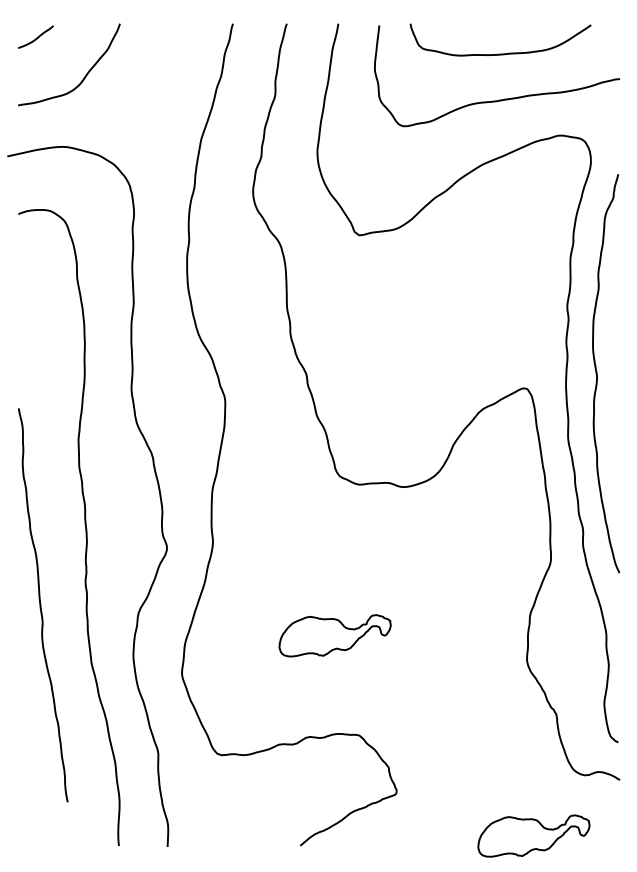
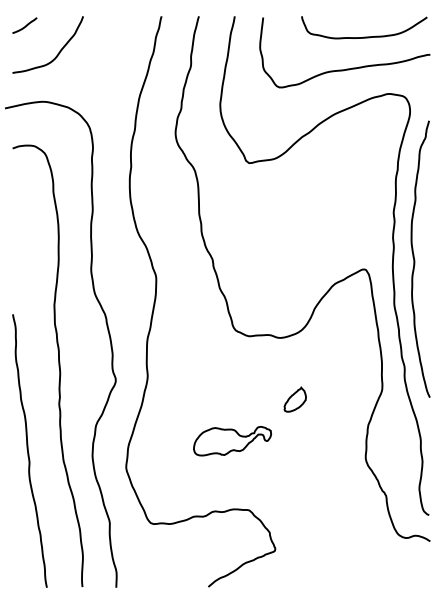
curve: (500, 52) -> (364, 36), moved
part: (424, 575) -> (294, 399), added
curve: (41, 604) -> (28, 450), moved
part: (533, 836) -> (370, 580), removed

